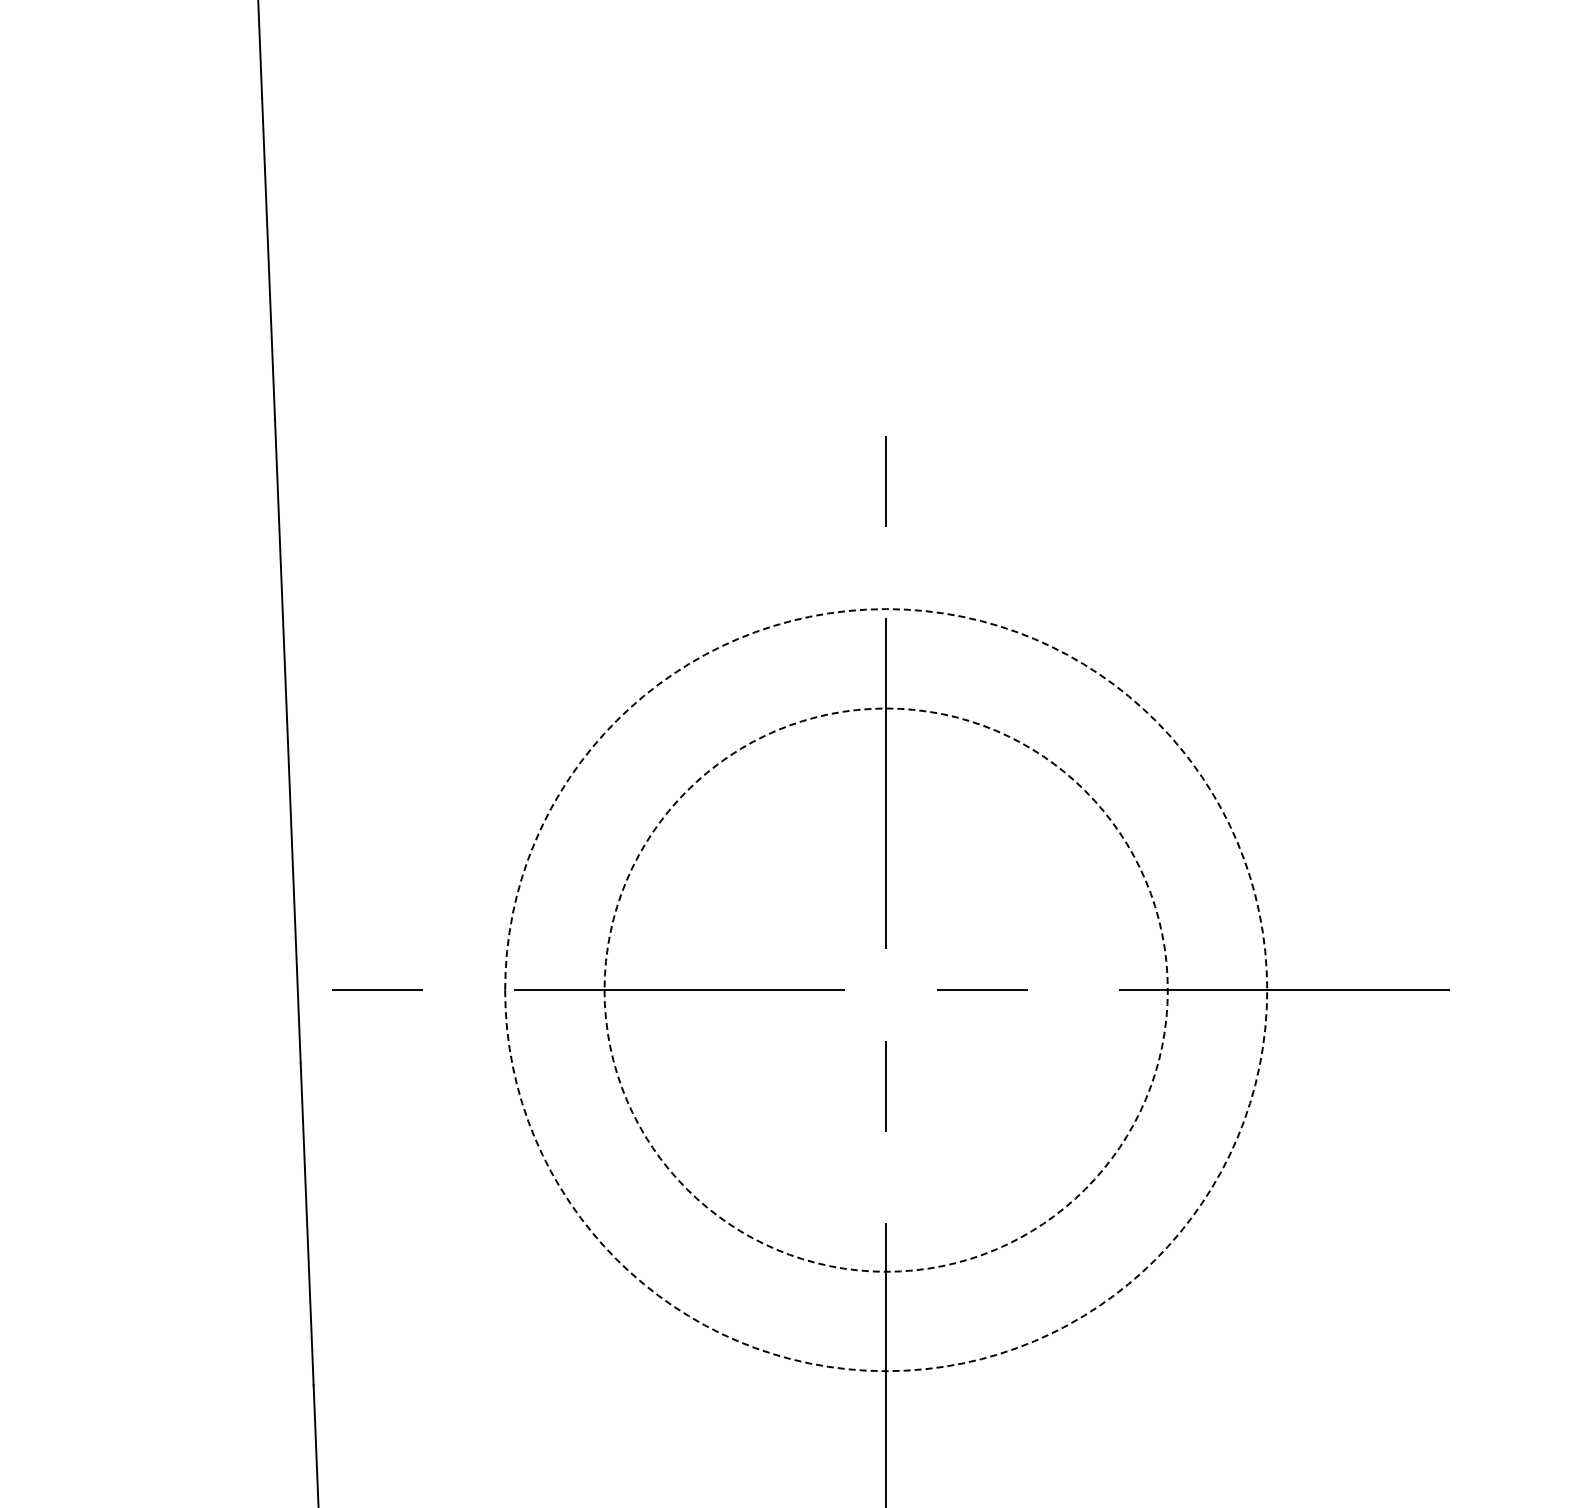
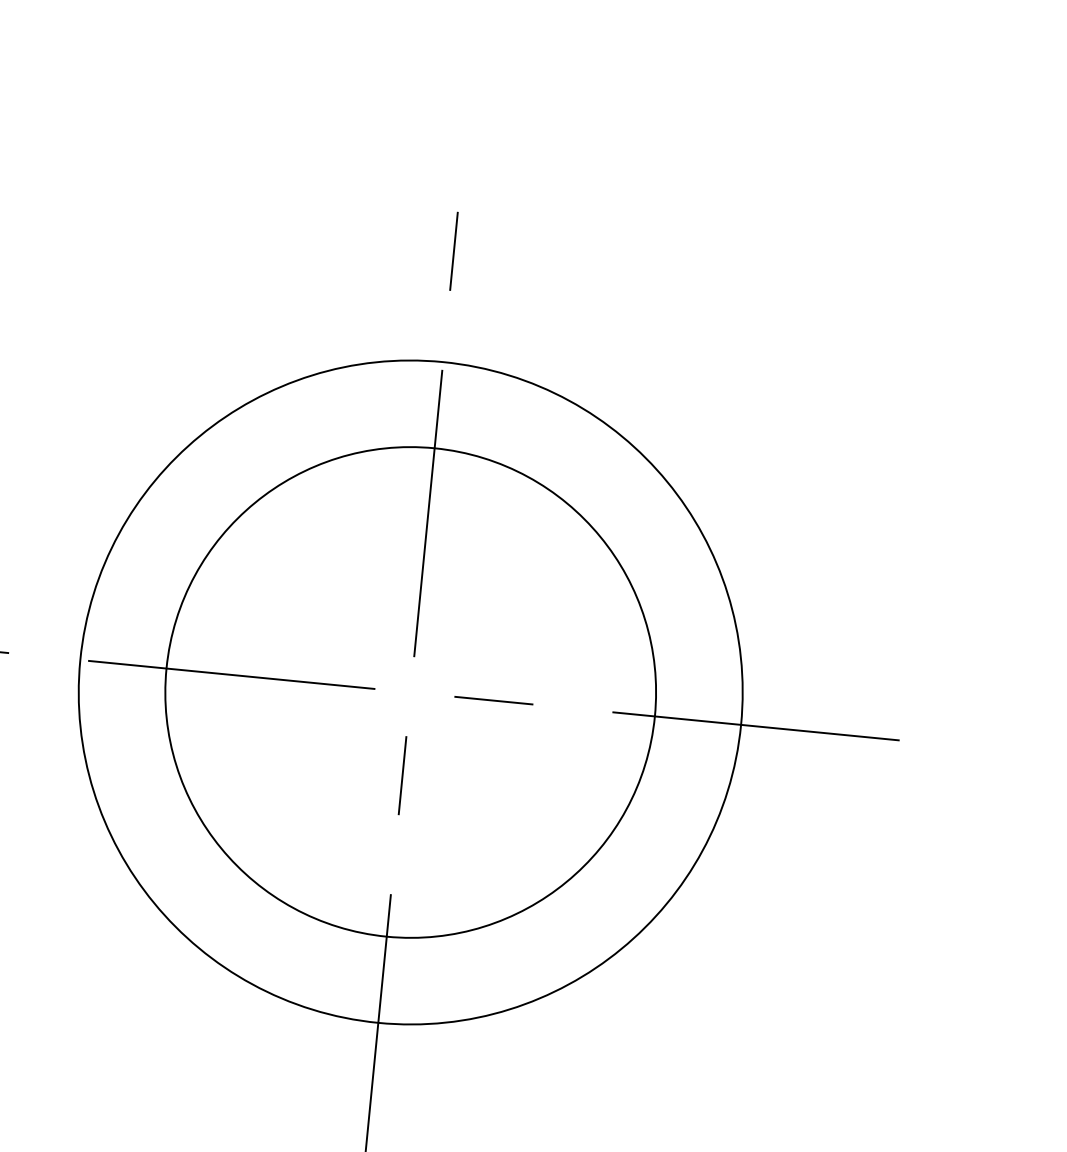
circle: (885, 989) -> (410, 691), dashed -> solid
circle: (886, 990) -> (410, 692), dashed -> solid

